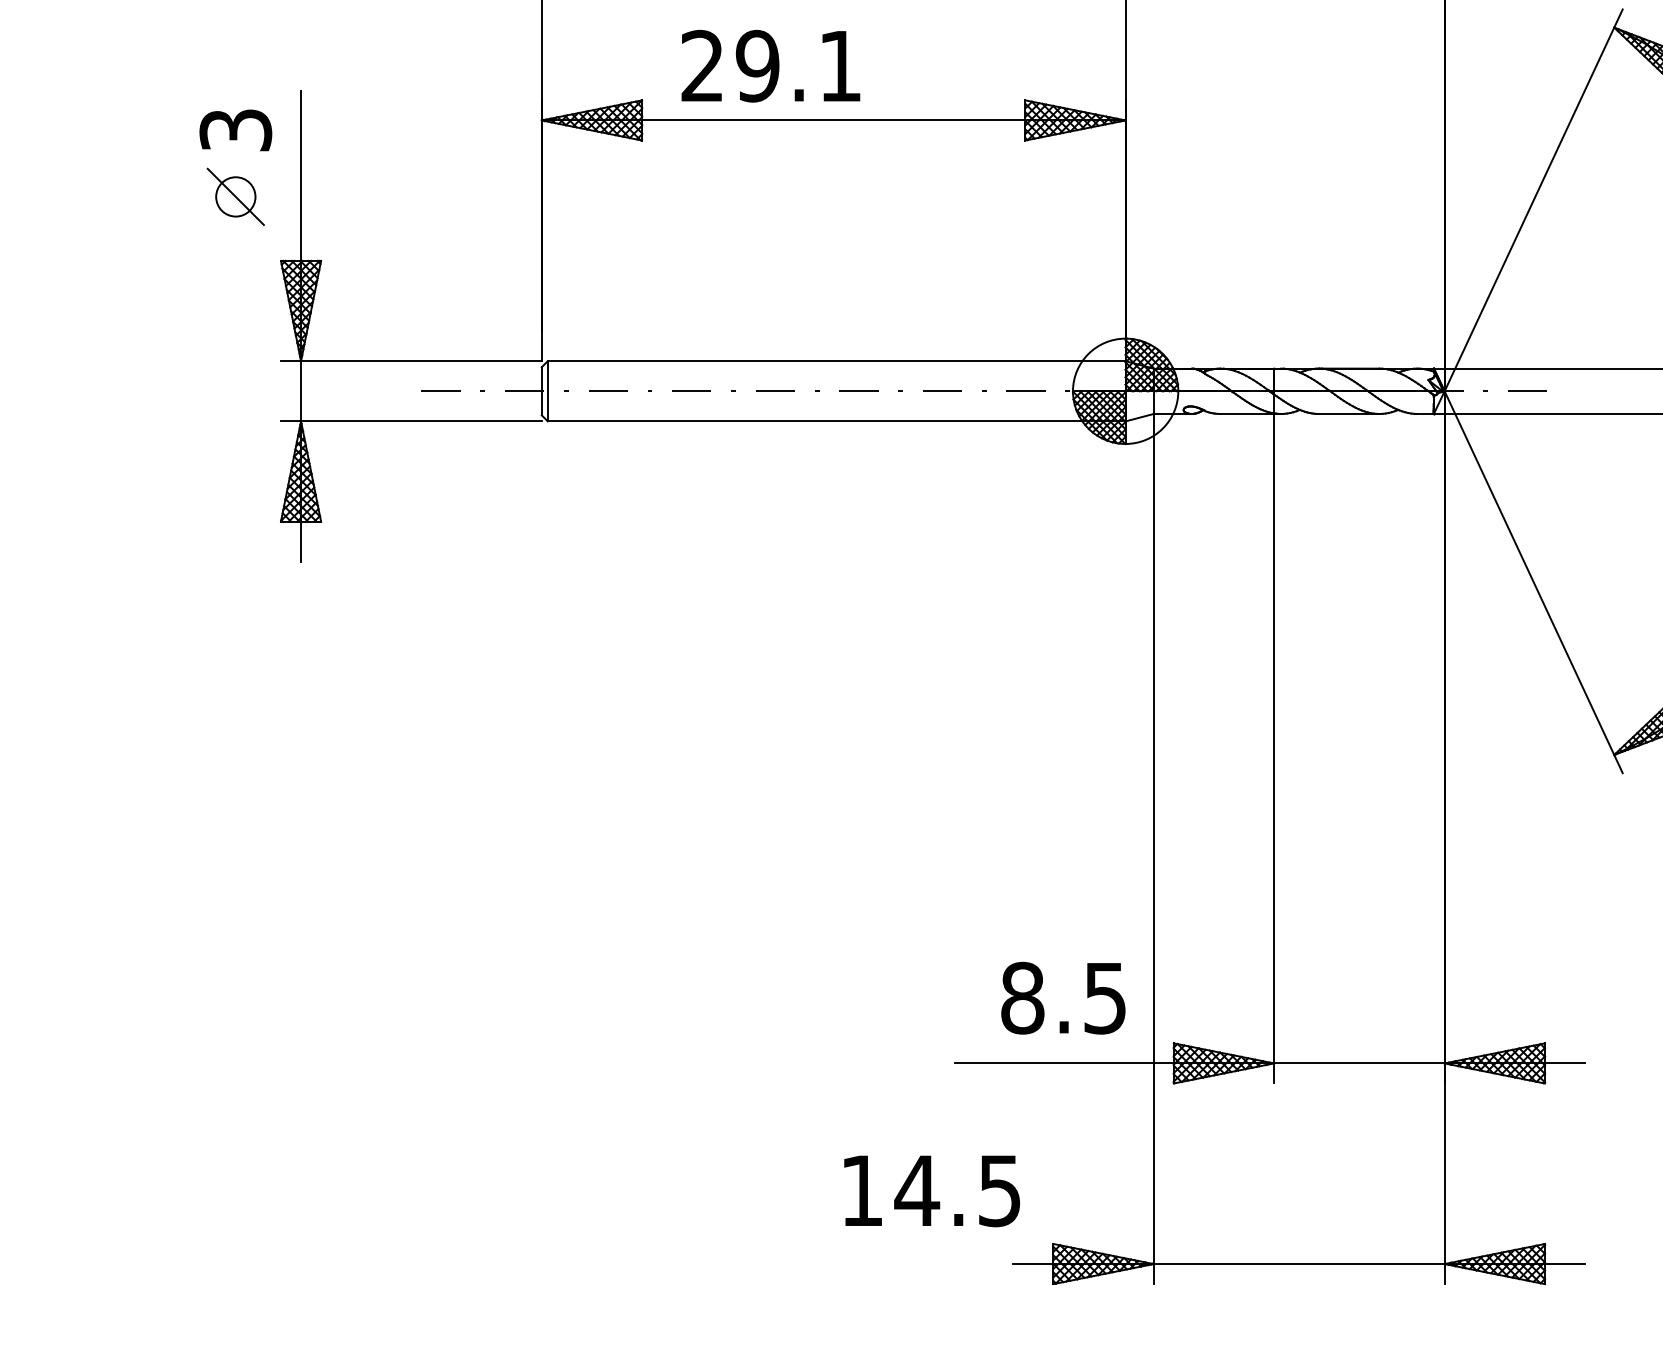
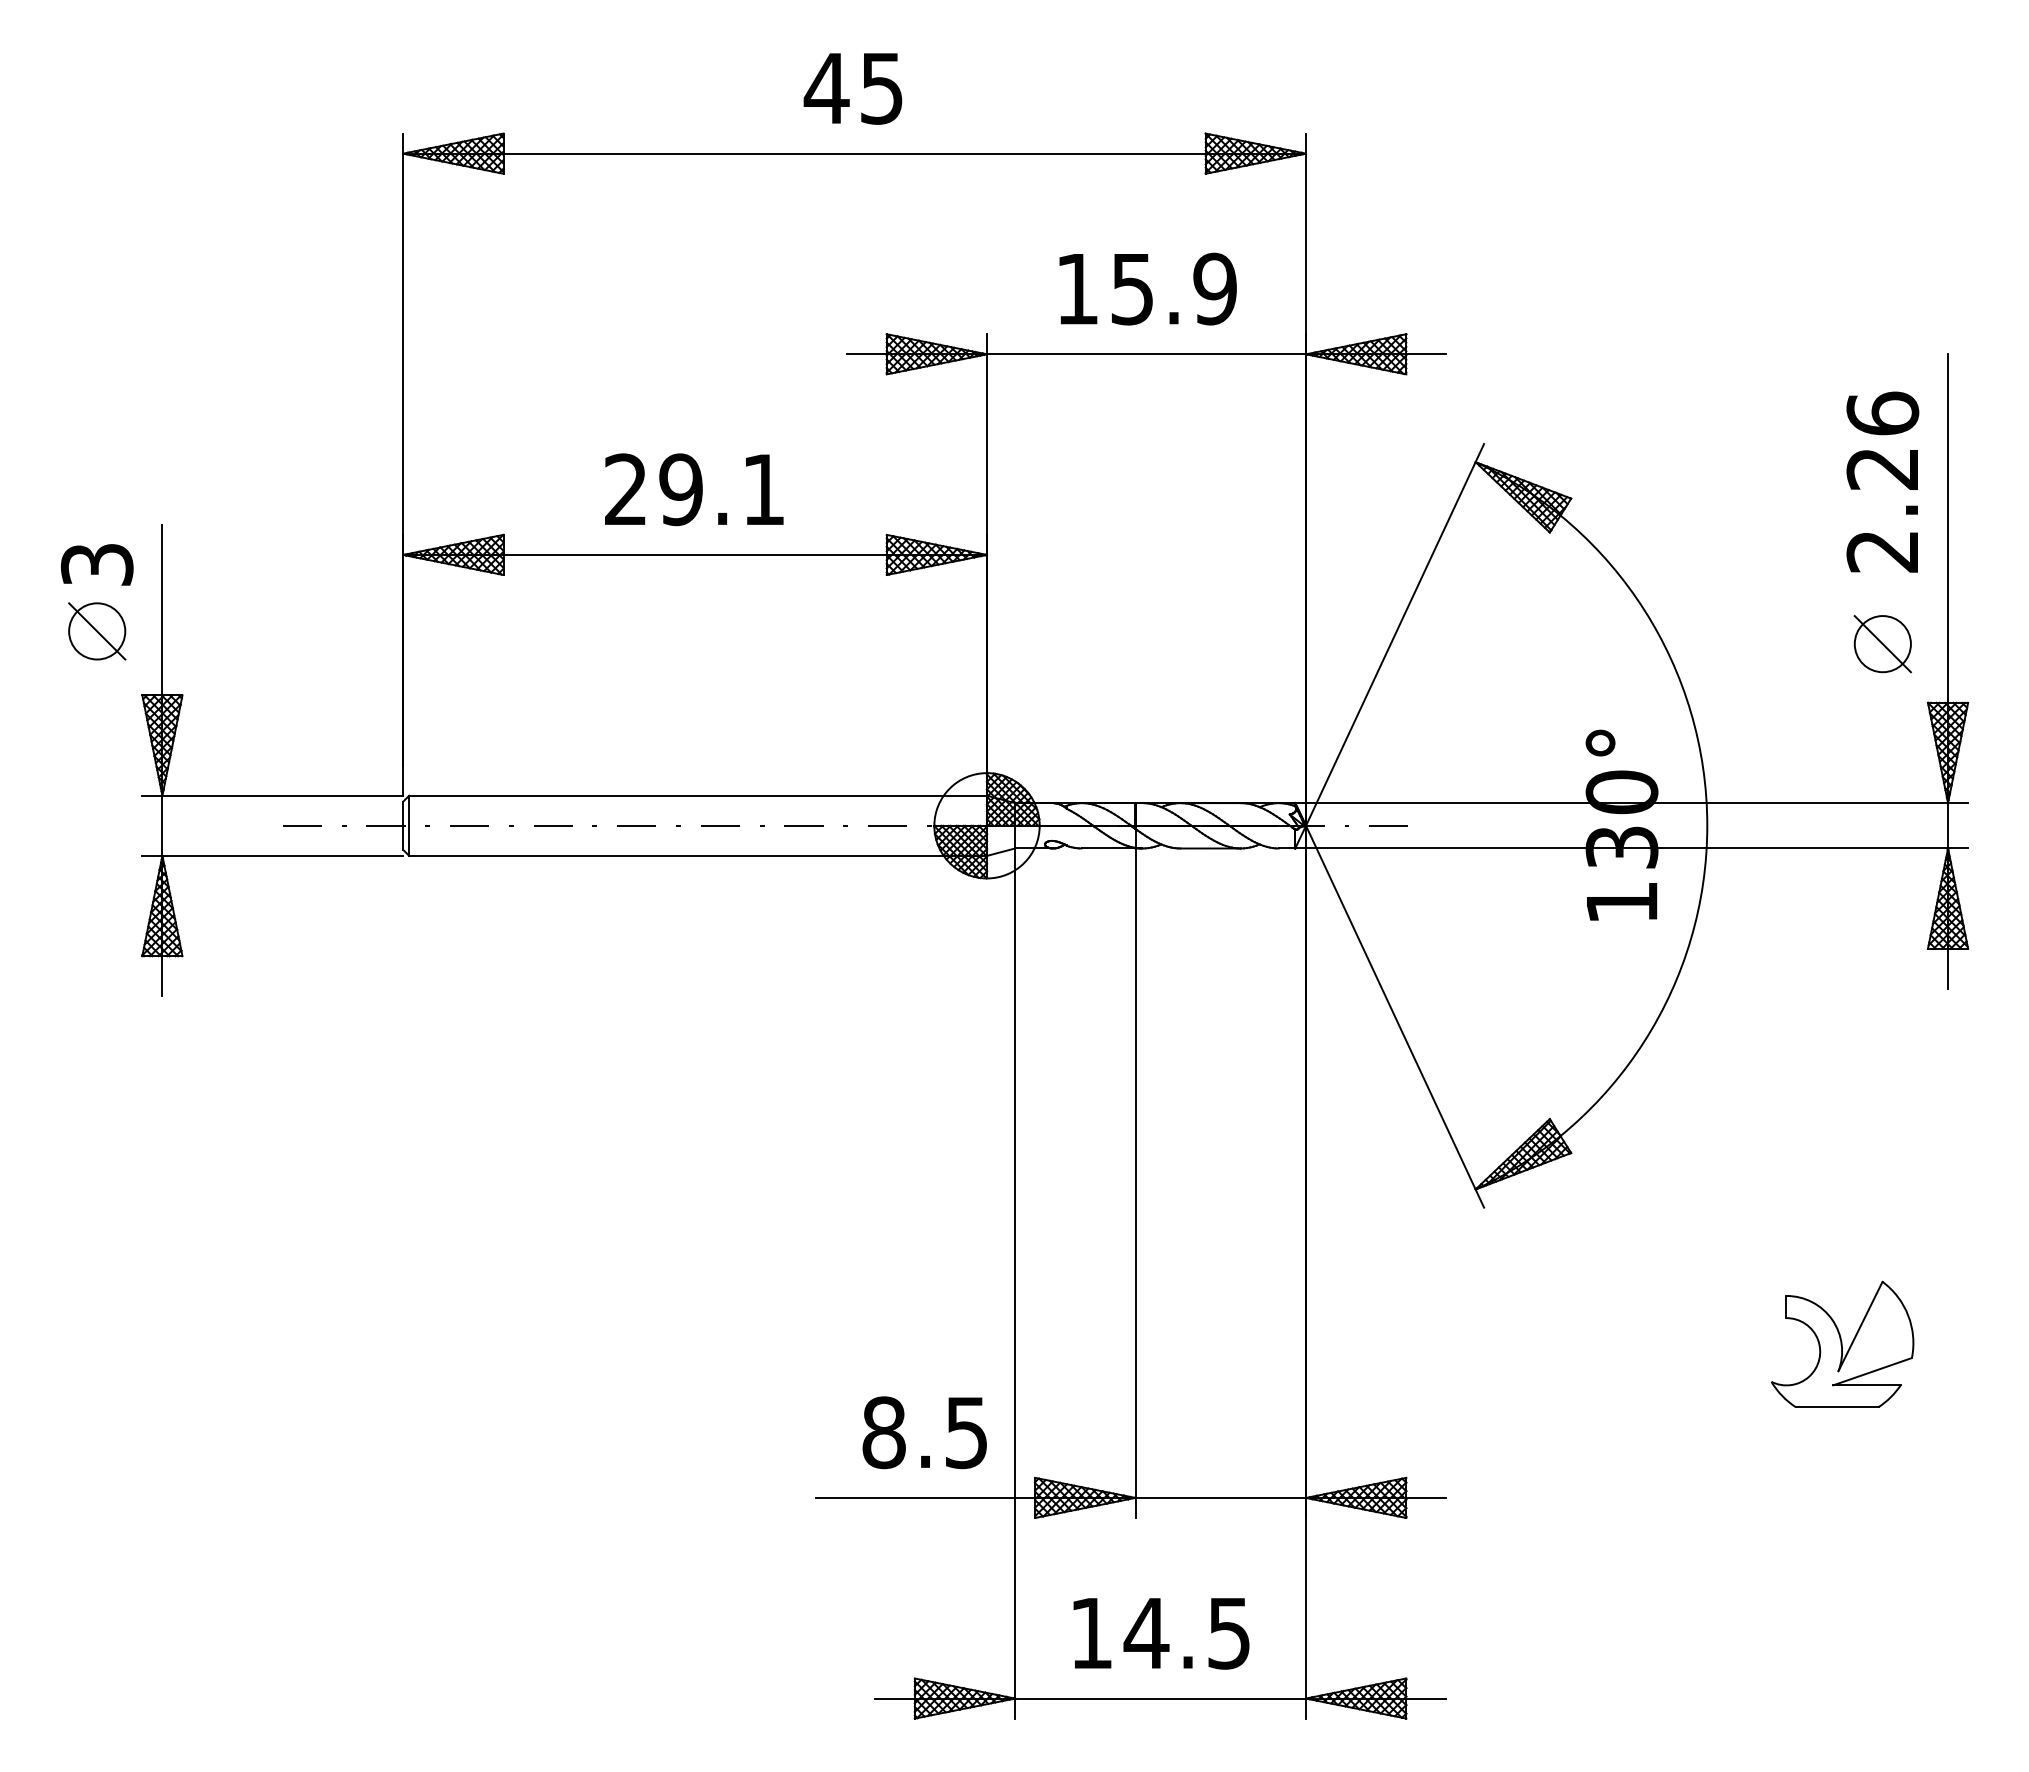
text: (771, 66) -> (694, 489), moved
circle: (236, 197) -> (97, 631), size x1.43
text: (932, 1191) -> (1161, 1633), moved

